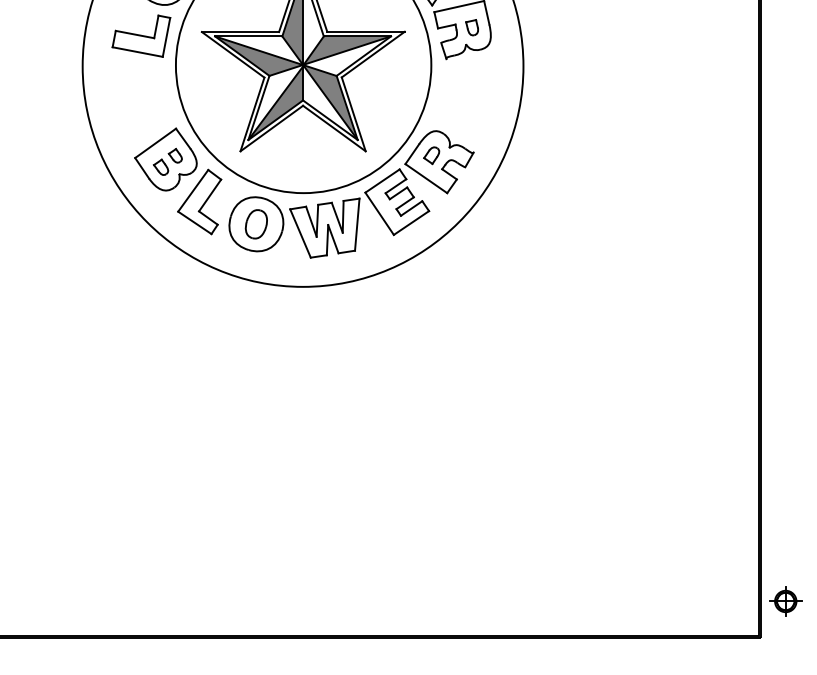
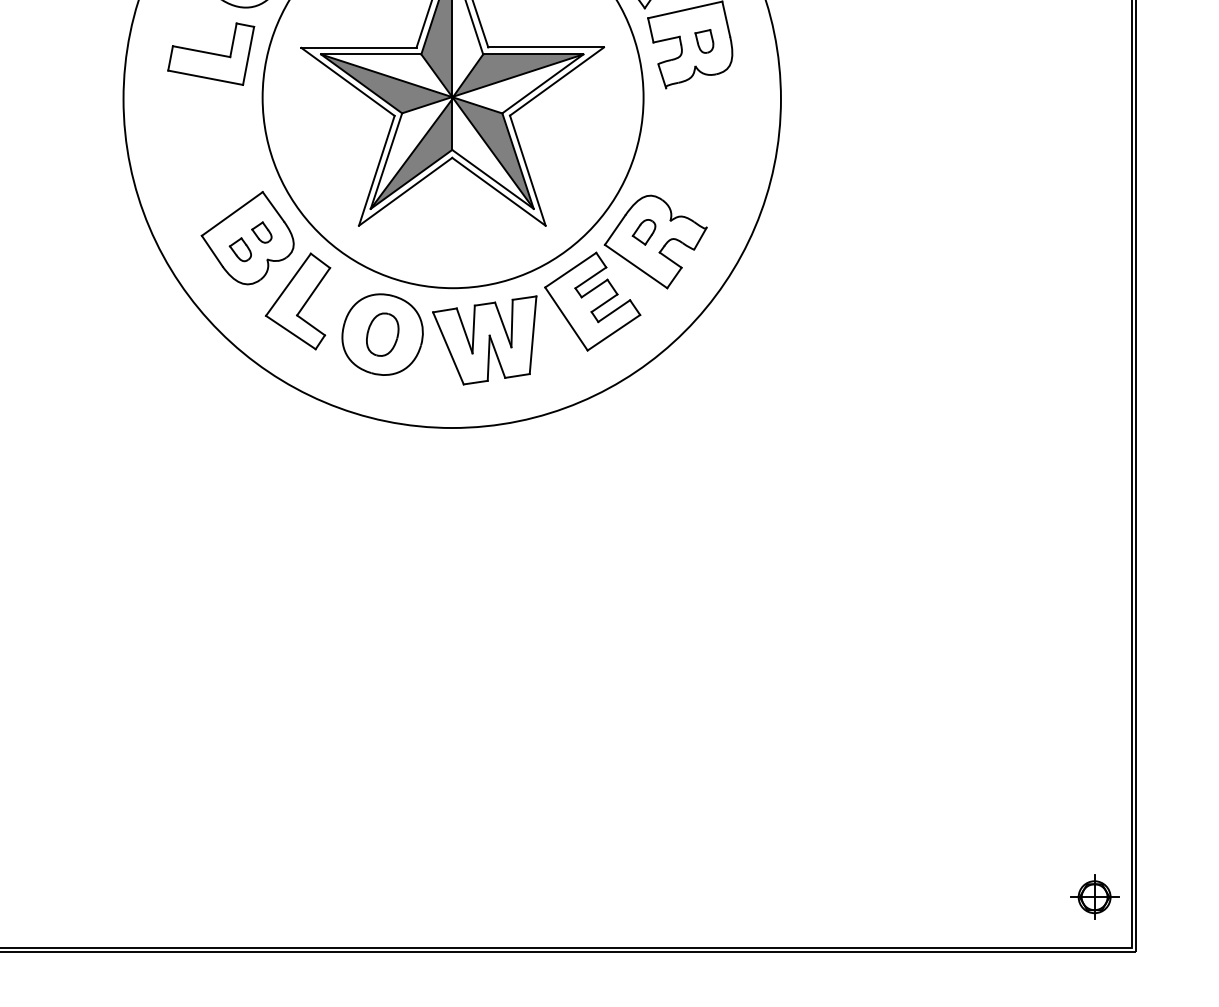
part: (785, 601) -> (1094, 897), moved

